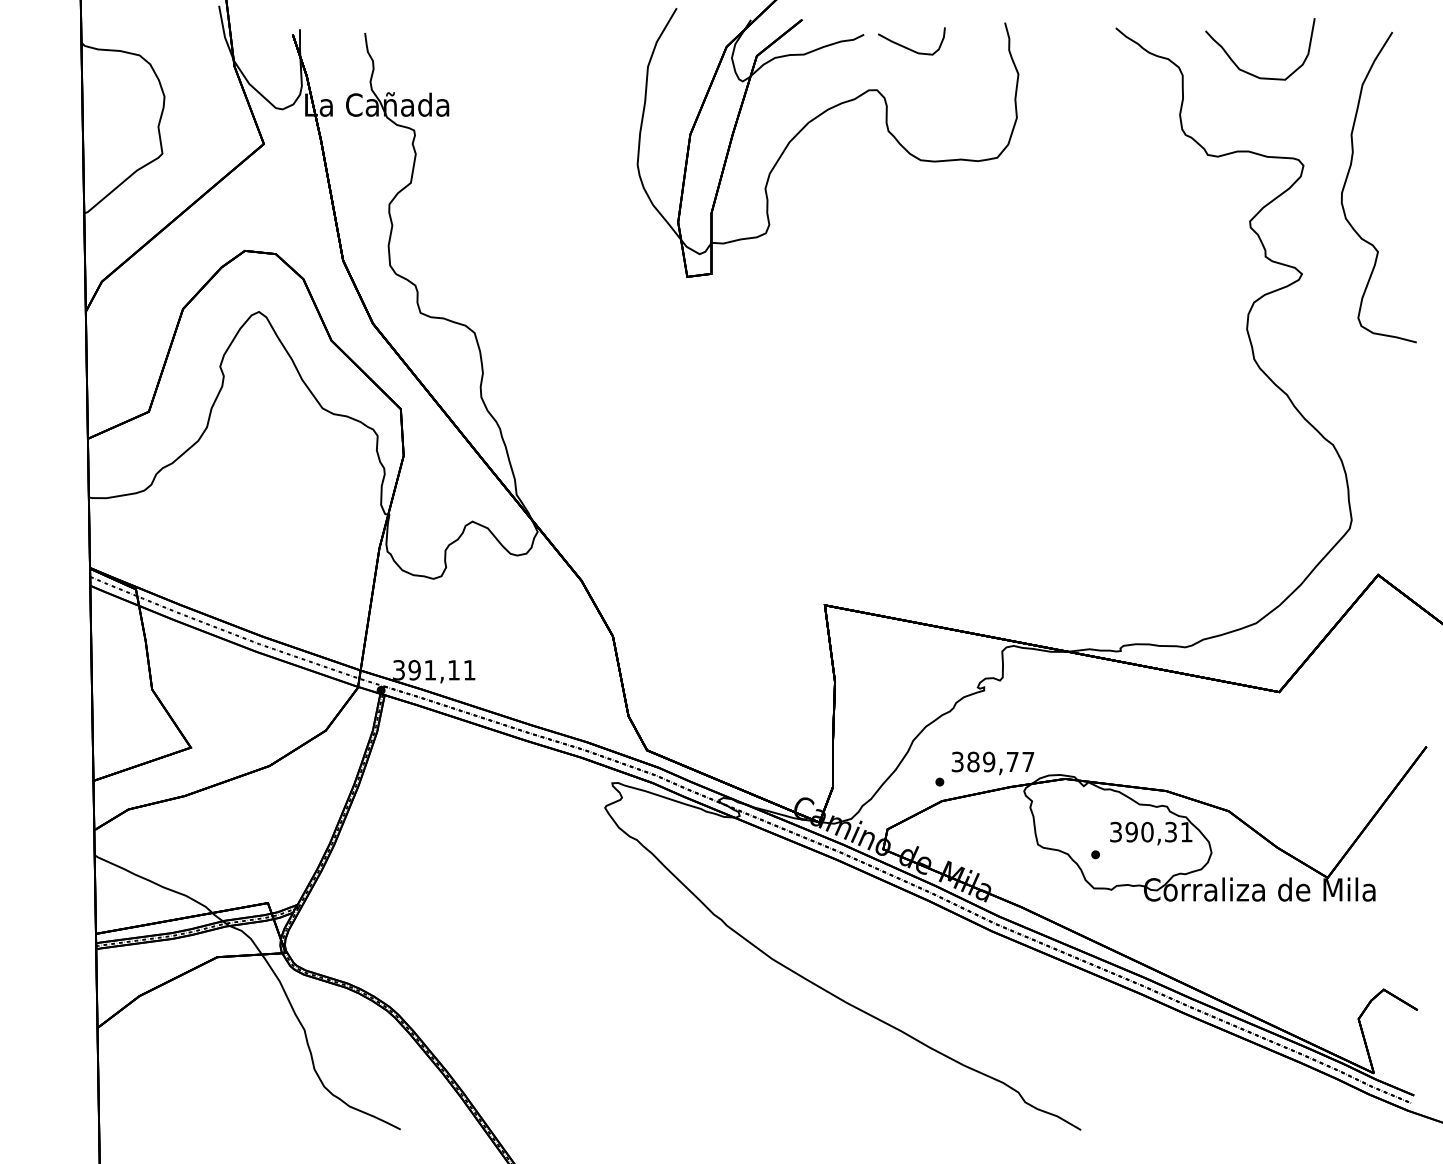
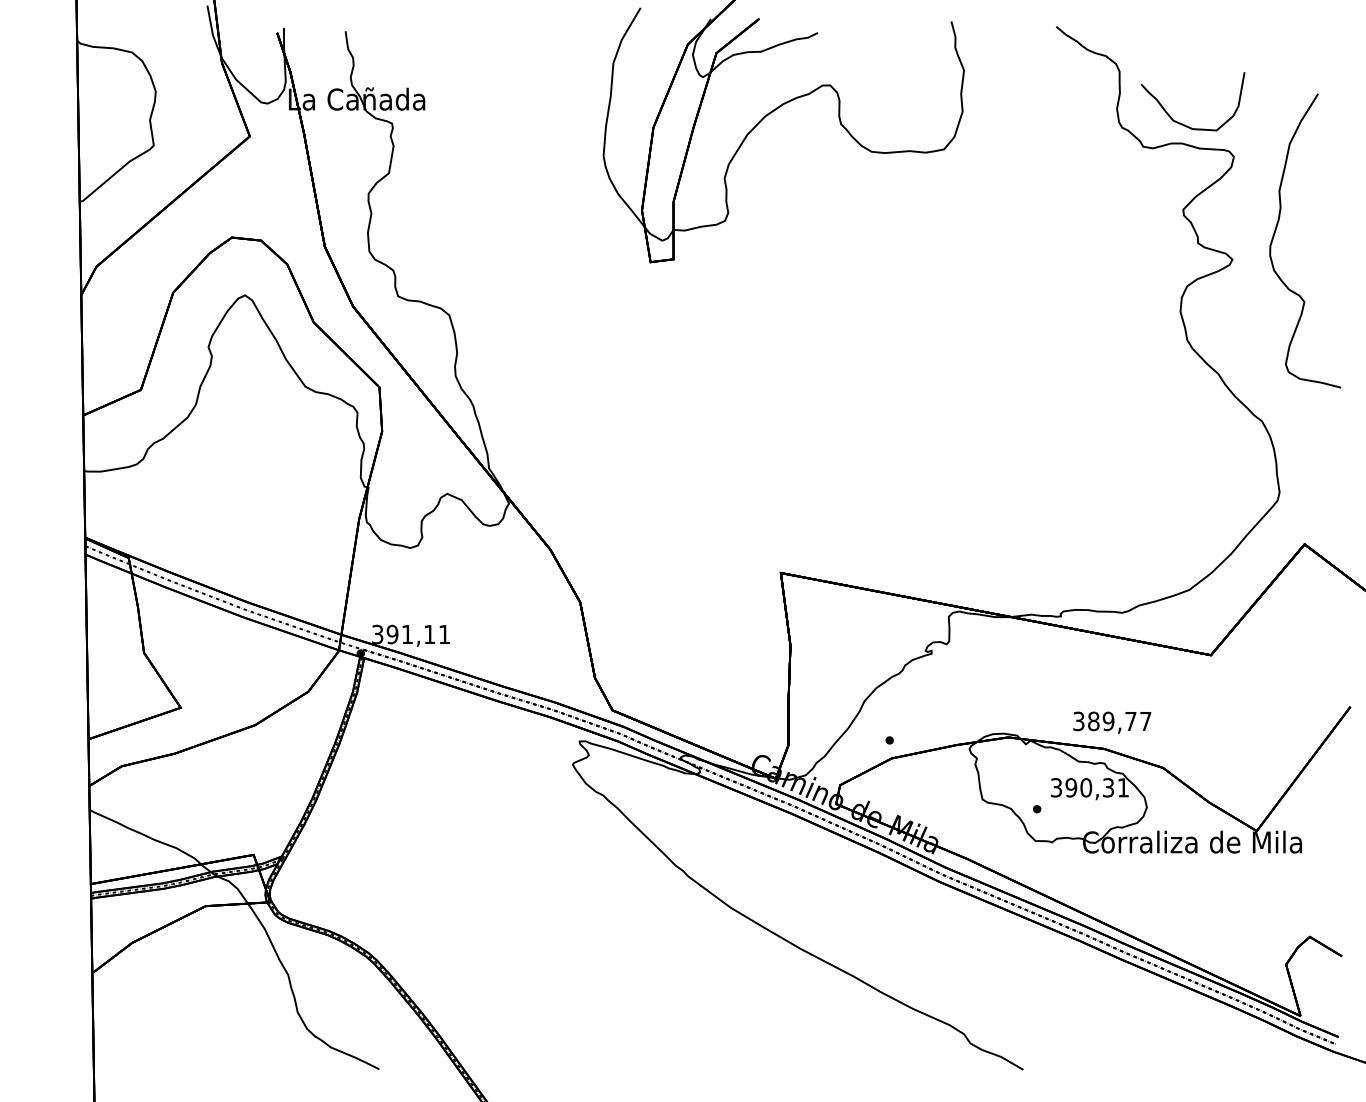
curve: (908, 47) -> (860, 45), removed
curve: (1249, 72) -> (1182, 123), moved
curve: (1348, 176) -> (1276, 230), moved
text: (992, 763) -> (1111, 722), moved

